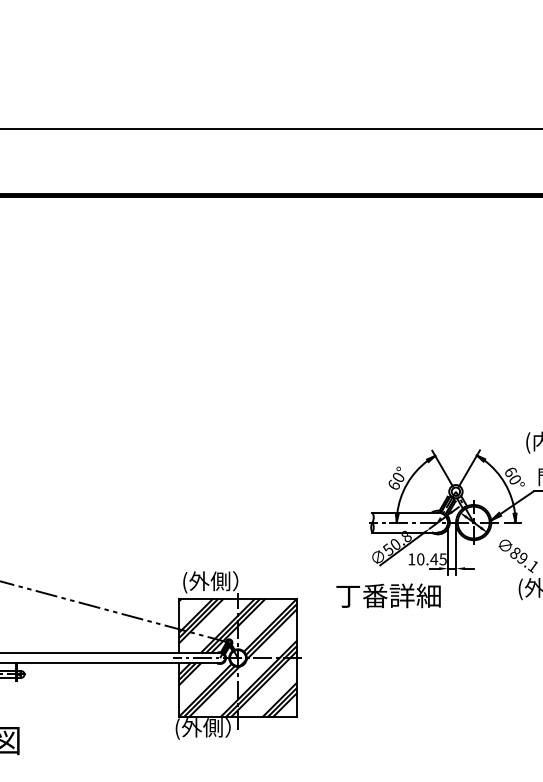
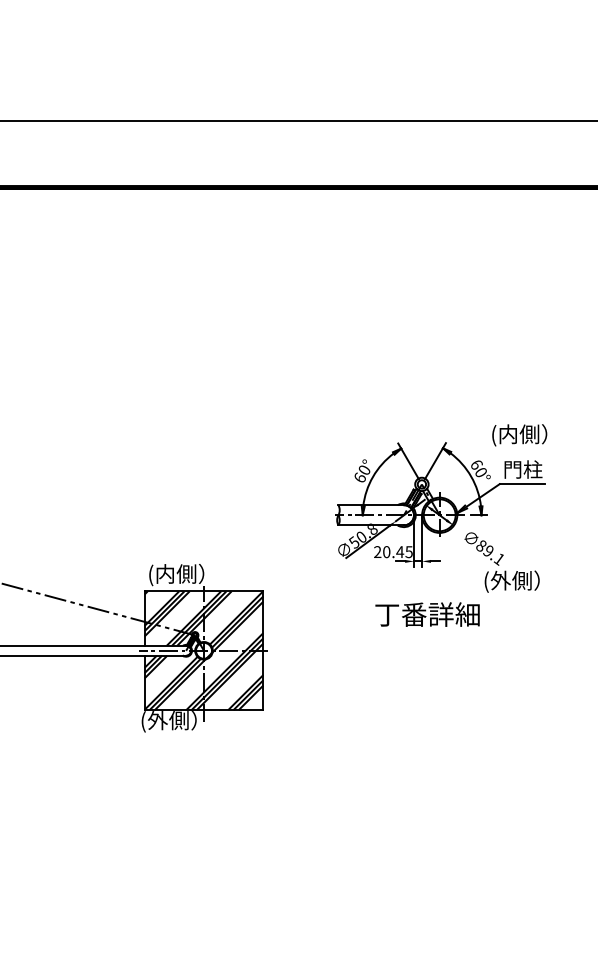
text: (411, 558) -> (377, 551), 10.45 -> 20.45
text: (199, 580) -> (165, 573), (外側） -> (内側）
text: (388, 595) -> (427, 614), moved

